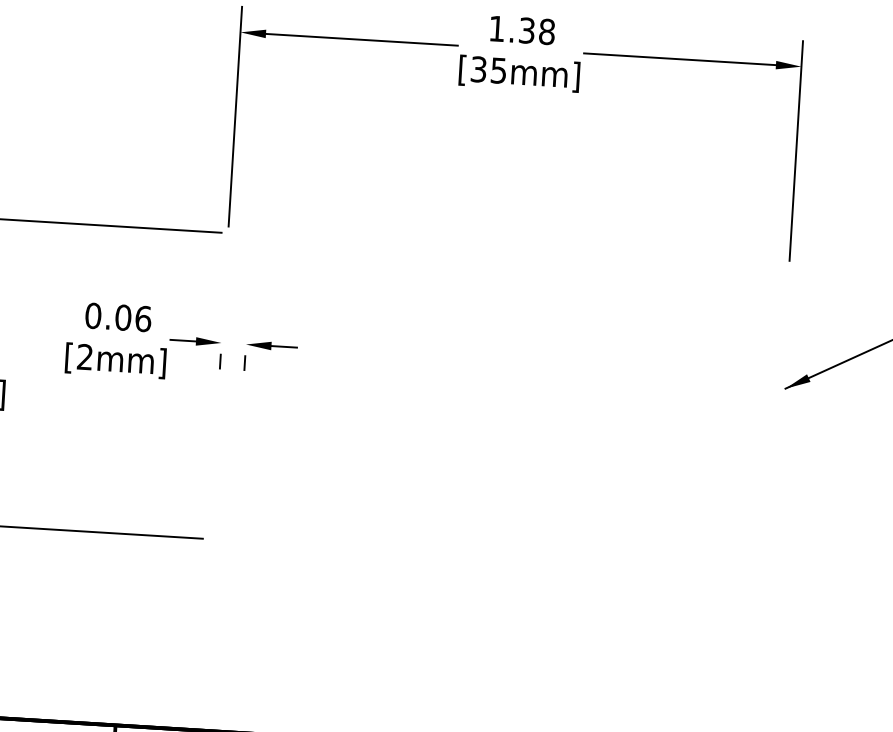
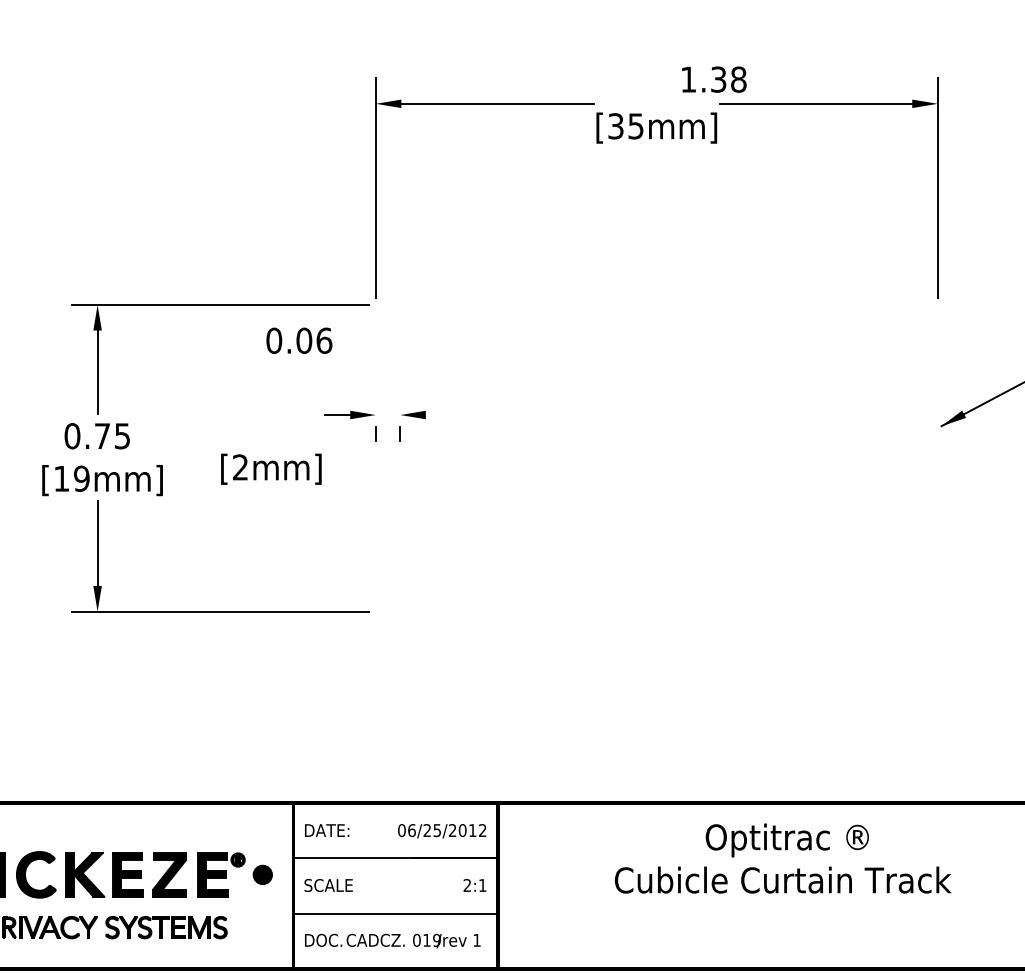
text: (522, 30) -> (714, 79), moved
text: (118, 317) -> (299, 340), moved
line: (284, 347) -> (438, 415), removed
text: (115, 360) -> (271, 468), moved

